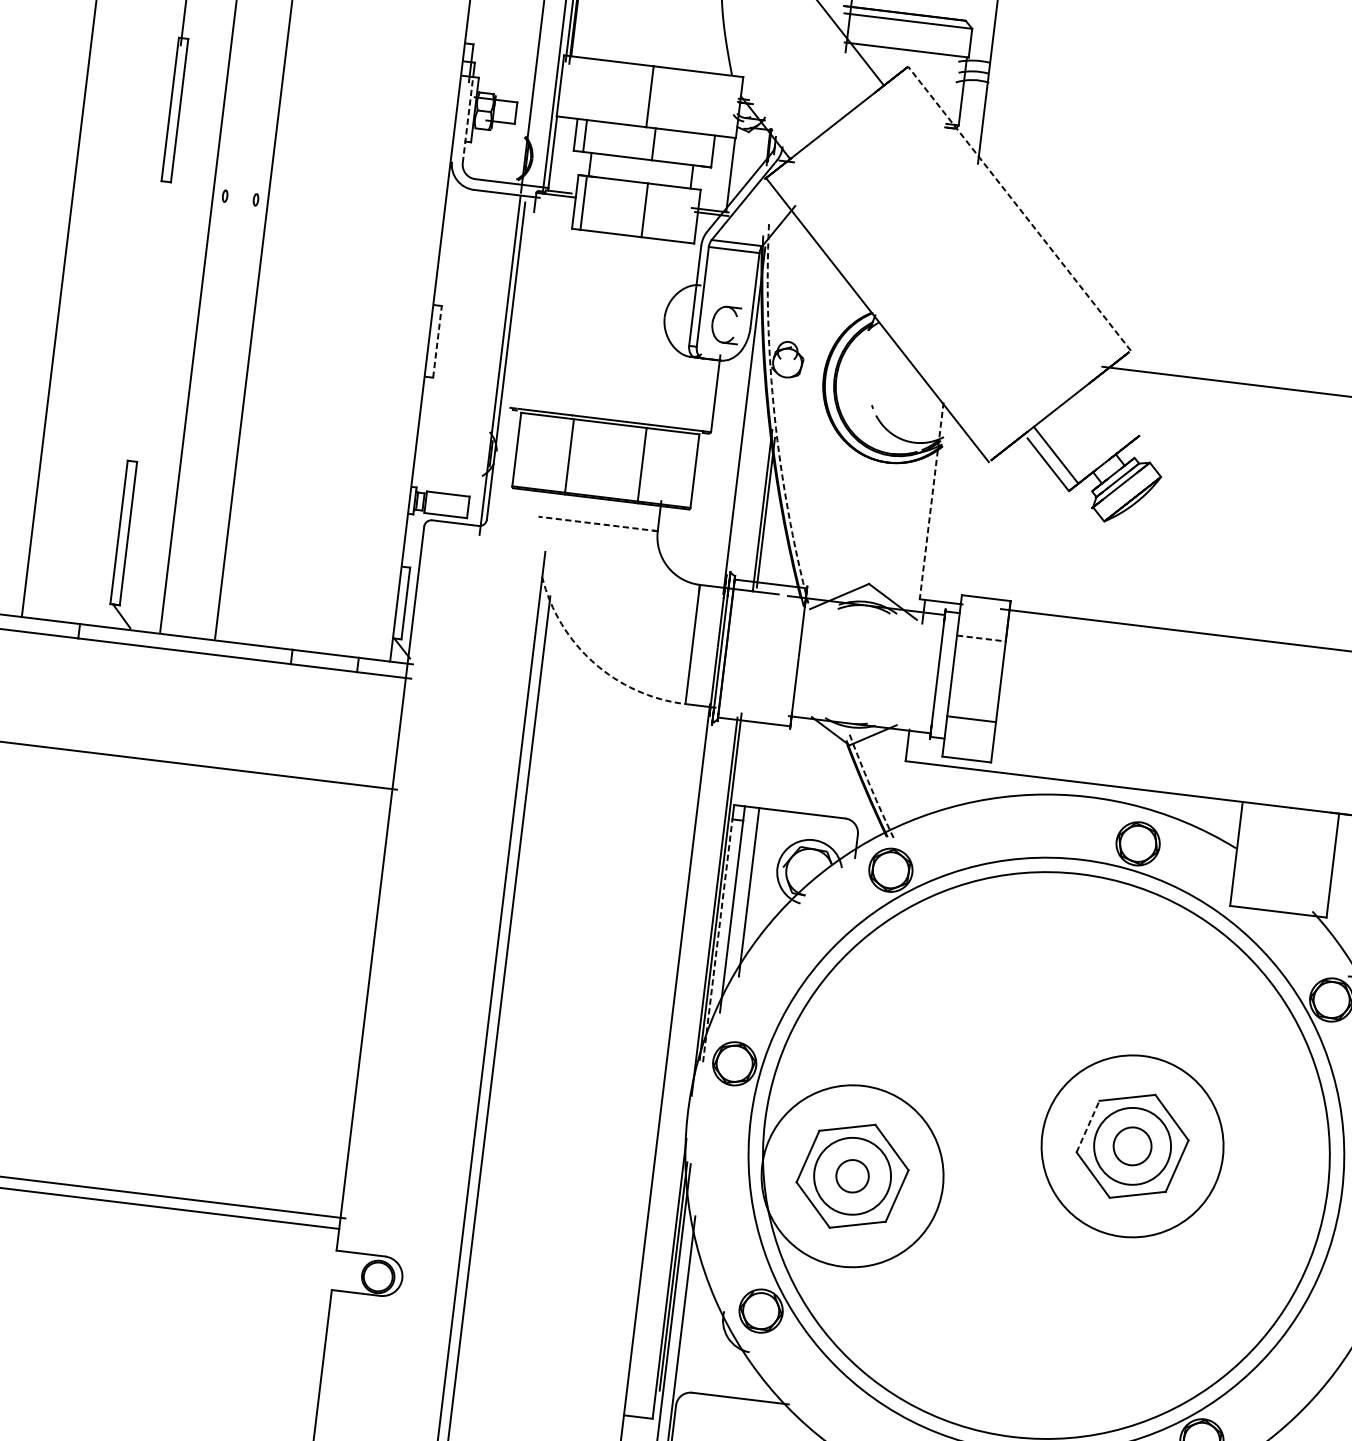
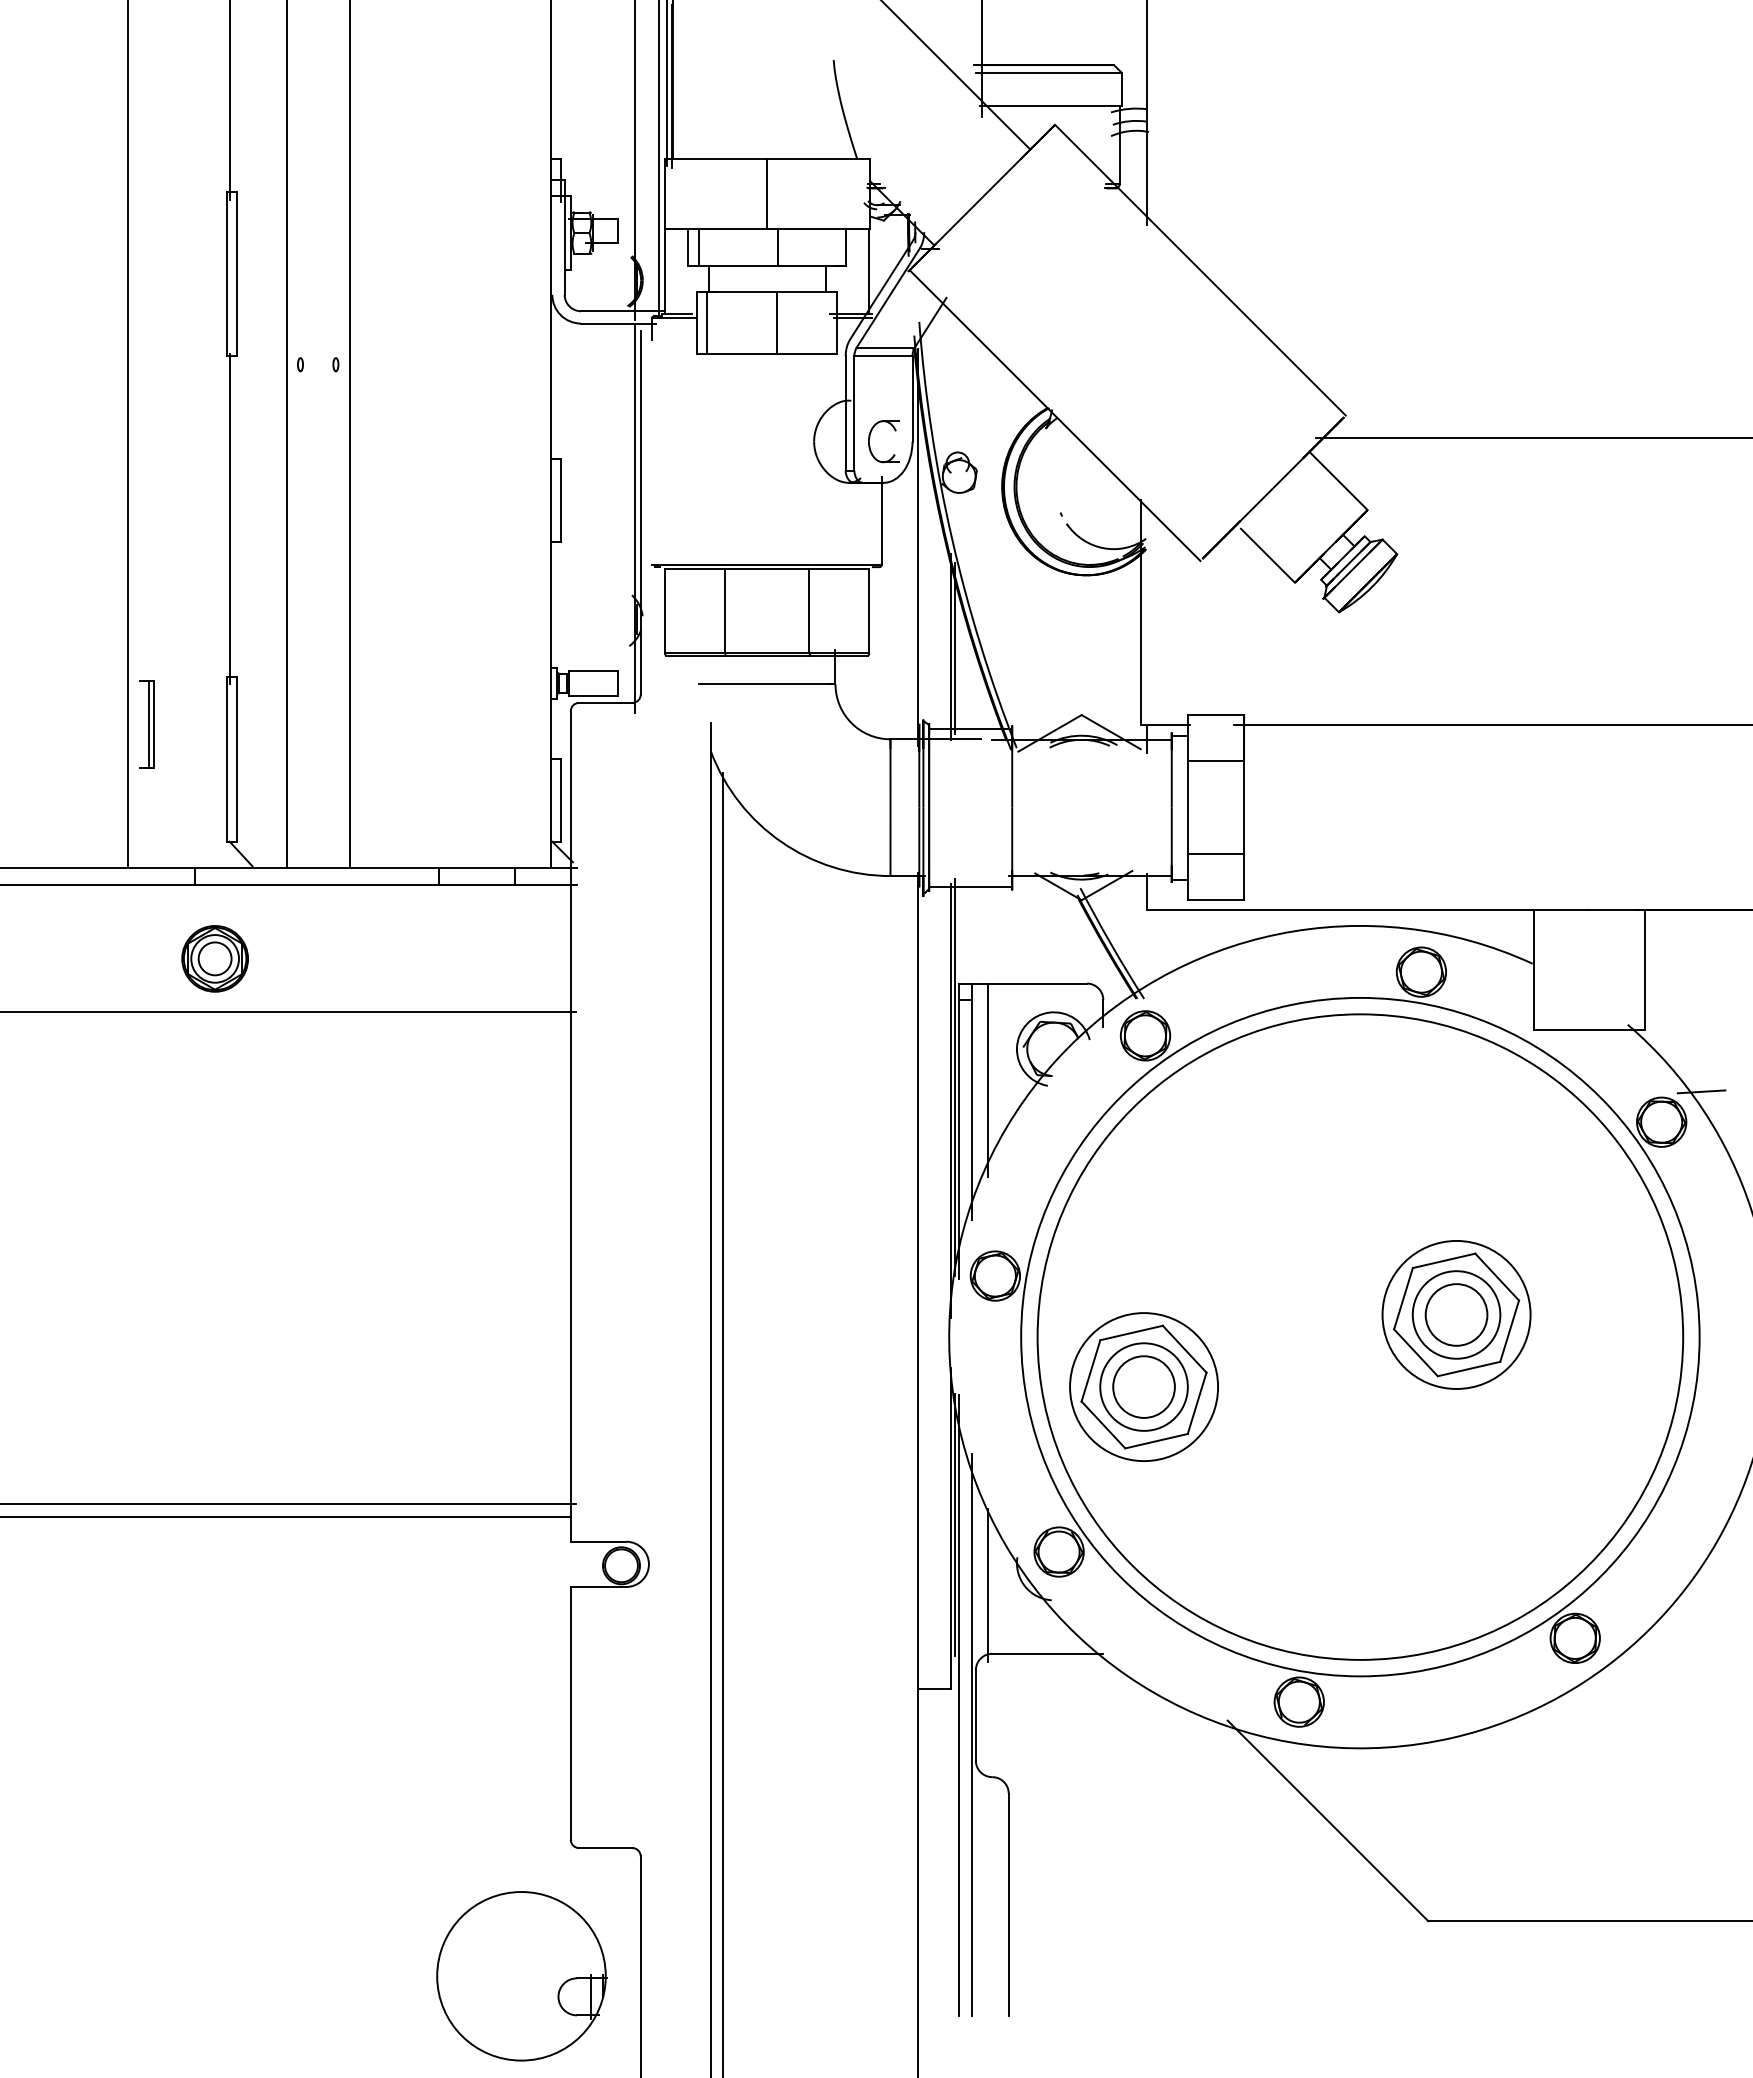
line: (467, 119) -> (564, 244), dashed -> solid
line: (1019, 208) -> (1200, 270), dashed -> solid
line: (147, 322) -> (229, 518), added
line: (437, 341) -> (560, 499), dashed -> solid
arc: (775, 416) -> (952, 538), dashed -> solid
line: (1056, 454) -> (1338, 480), moved
part: (52, 493) -> (146, 724), added
line: (932, 500) -> (1141, 612), dashed -> solid
line: (597, 524) -> (766, 684), dashed -> solid
line: (981, 638) -> (1216, 761), dashed -> solid
arc: (594, 662) -> (781, 841), dashed -> solid
part: (87, 704) -> (214, 958), added
arc: (870, 787) -> (1111, 944), dashed -> solid
line: (717, 940) -> (959, 1138), dashed -> solid
line: (1088, 1126) -> (1403, 1298), dashed -> solid
circle: (1132, 1145) -> (1456, 1314), size x0.71
circle: (1132, 1145) -> (1456, 1314), size x1.43
circle: (852, 1175) -> (1143, 1386), size x1.67
circle: (852, 1176) -> (1144, 1387), size x0.71
line: (696, 1332) -> (988, 1585), added

